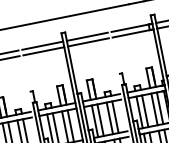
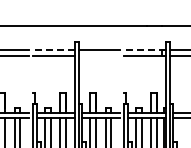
line: (131, 28) -> (144, 50), solid -> dashed
line: (88, 41) -> (99, 55), removed
line: (42, 46) -> (53, 50), solid -> dashed

